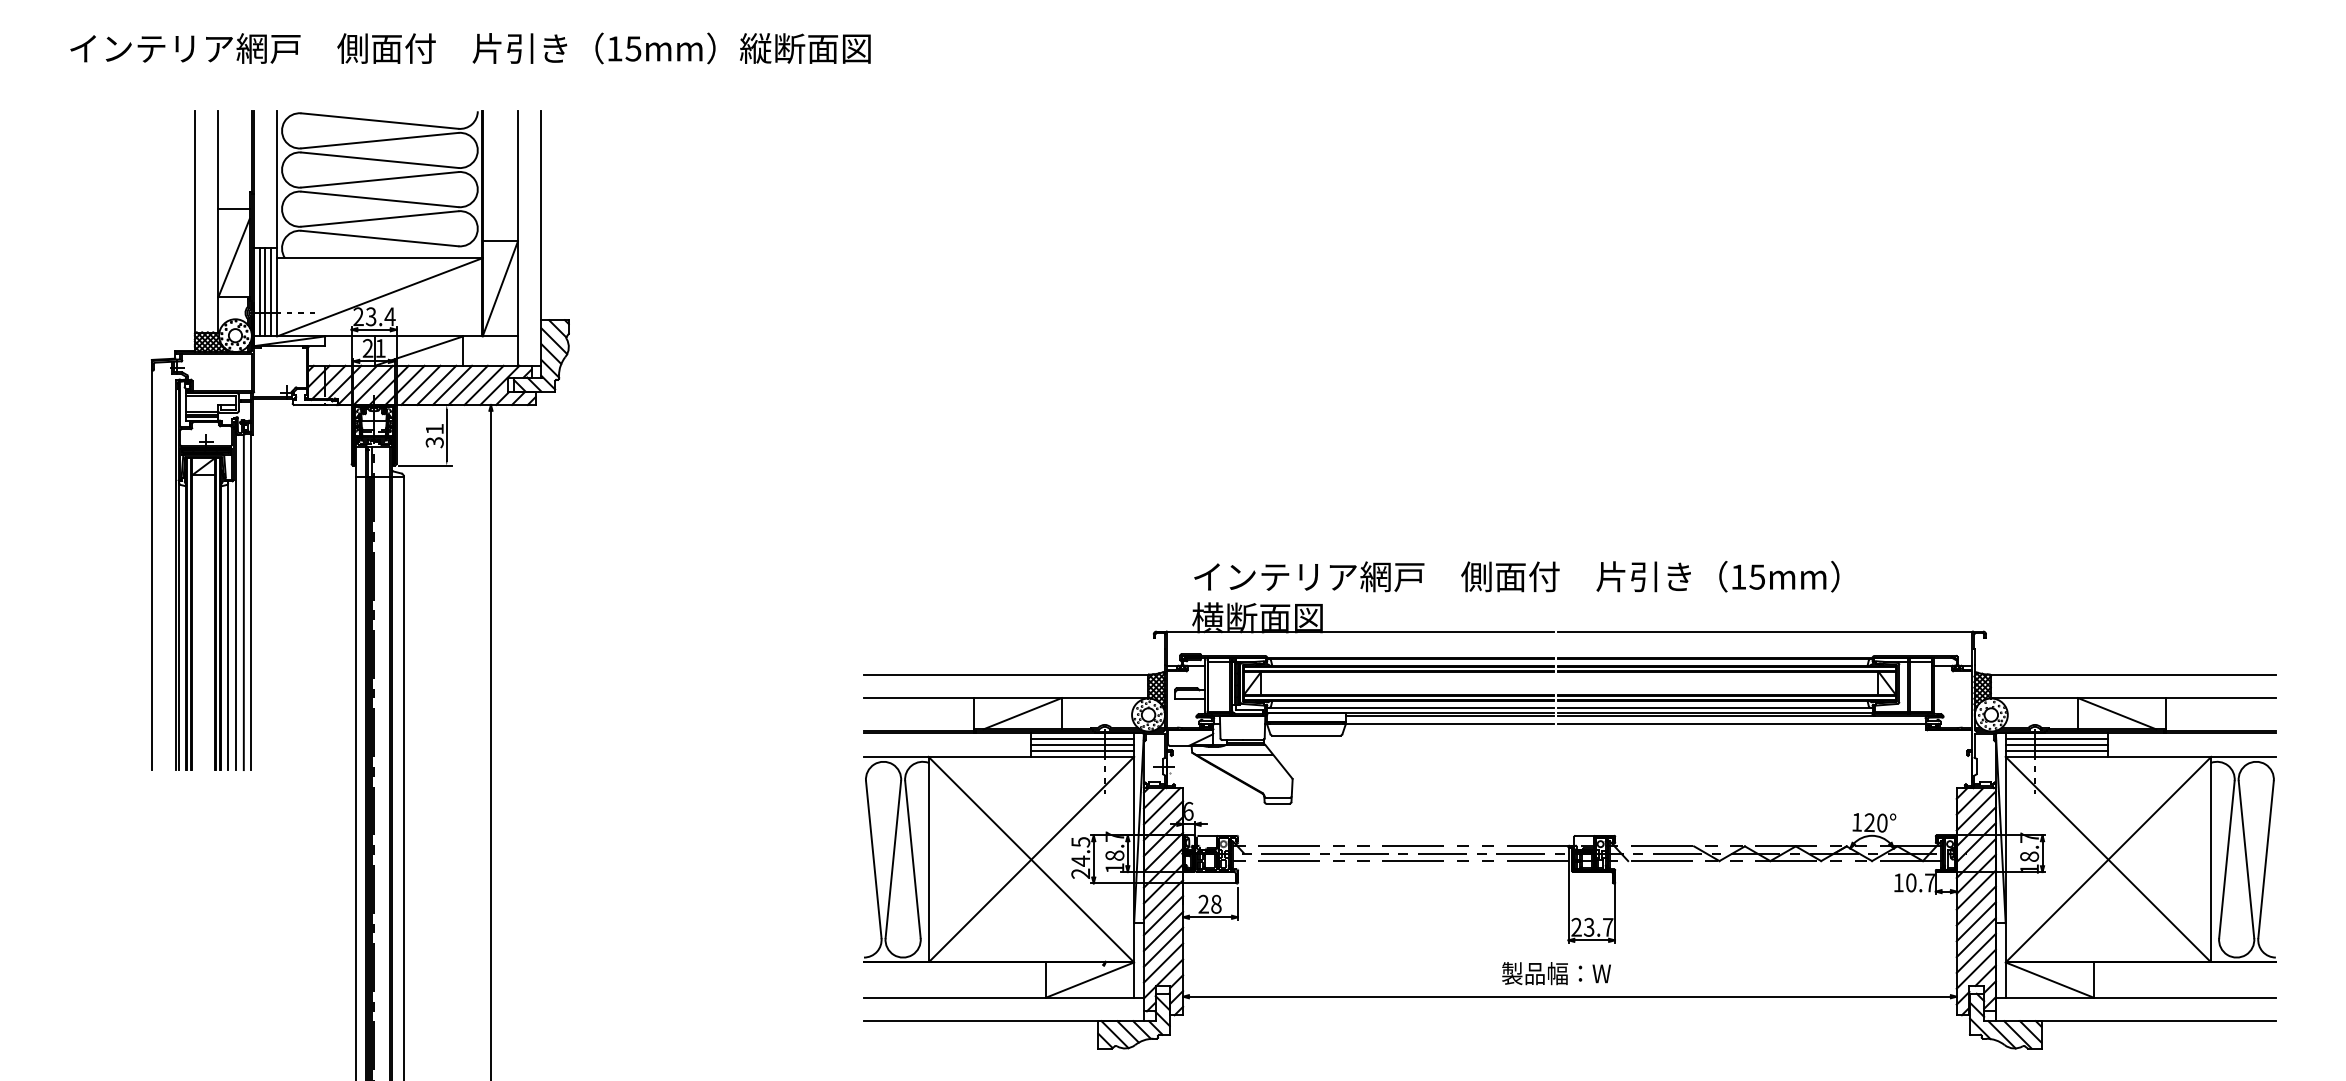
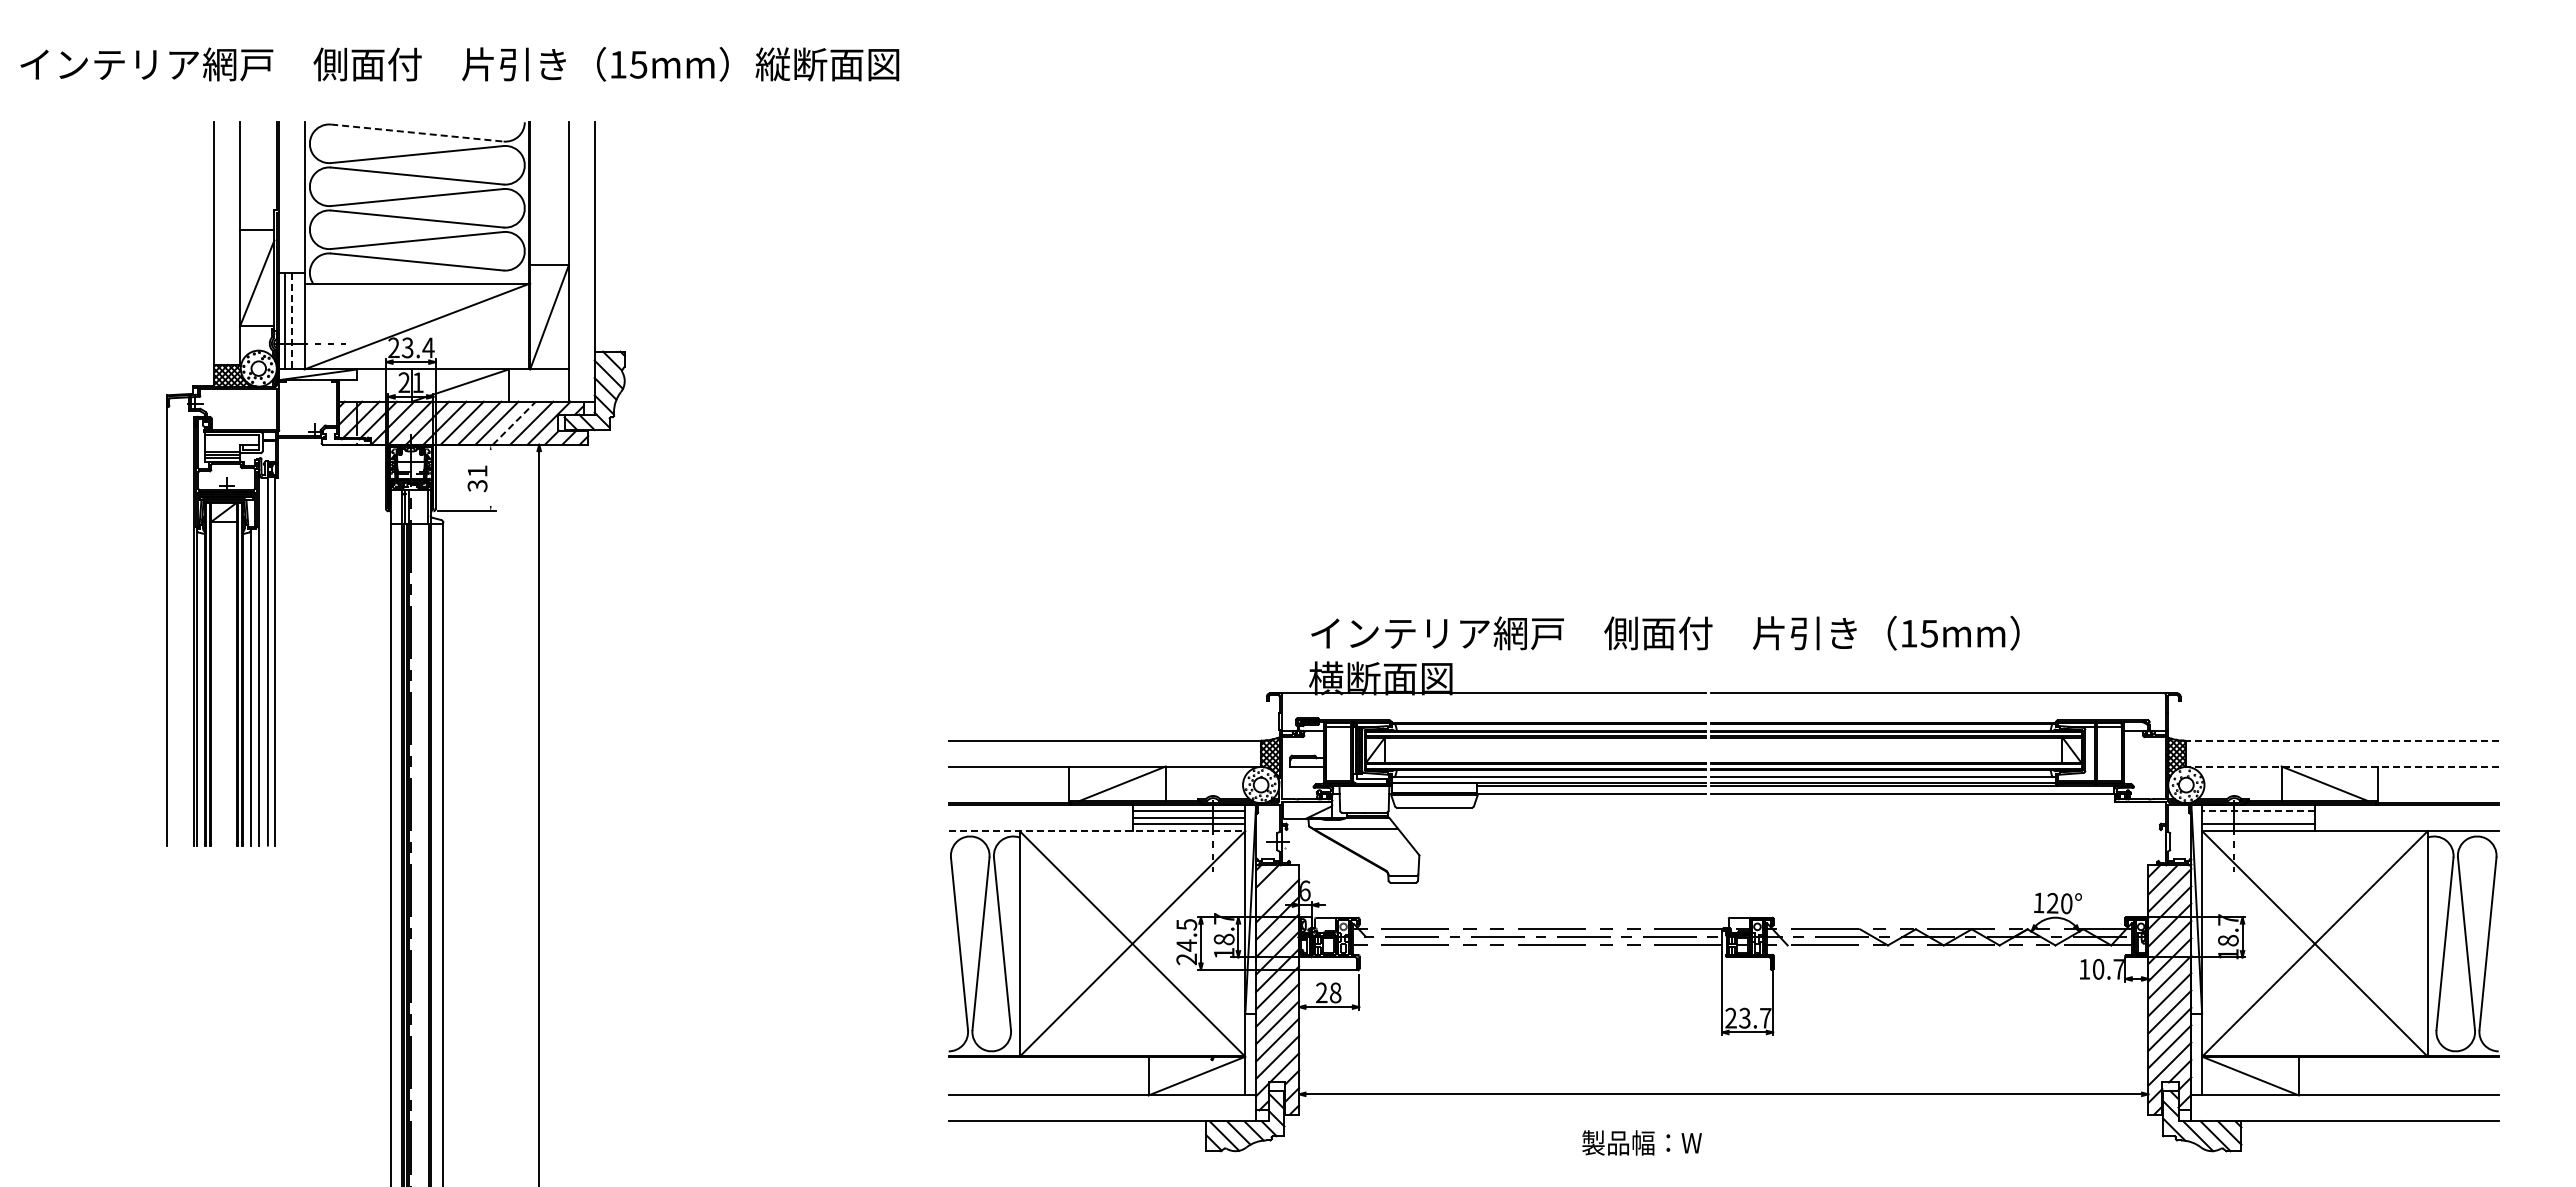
text: (470, 48) -> (459, 64), moved
line: (380, 121) -> (417, 133), solid -> dashed
line: (271, 291) -> (298, 320), removed
line: (265, 292) -> (291, 321), solid -> dashed
line: (468, 384) -> (514, 422), solid -> dashed
line: (446, 434) -> (490, 477), removed
line: (2133, 674) -> (2342, 740), solid -> dashed
line: (2133, 698) -> (2342, 766), solid -> dashed
line: (2057, 739) -> (2258, 811), solid -> dashed
line: (2057, 744) -> (2258, 817), removed
line: (999, 757) -> (1097, 831), solid -> dashed
line: (1161, 806) -> (1275, 885), removed
text: (1556, 973) -> (1641, 1142), moved

